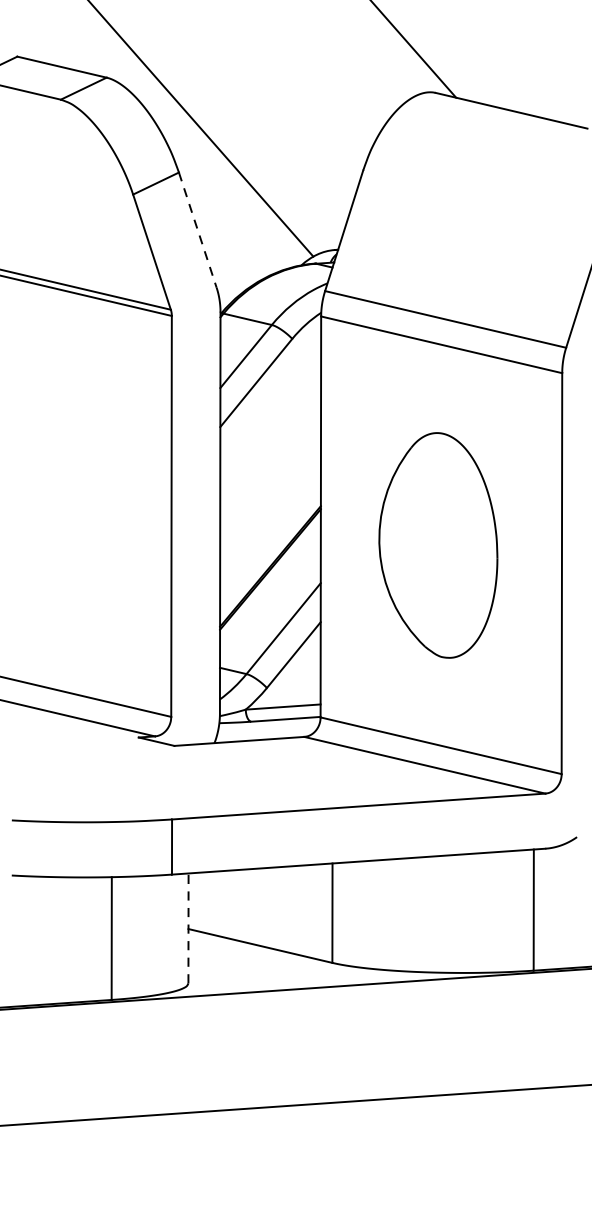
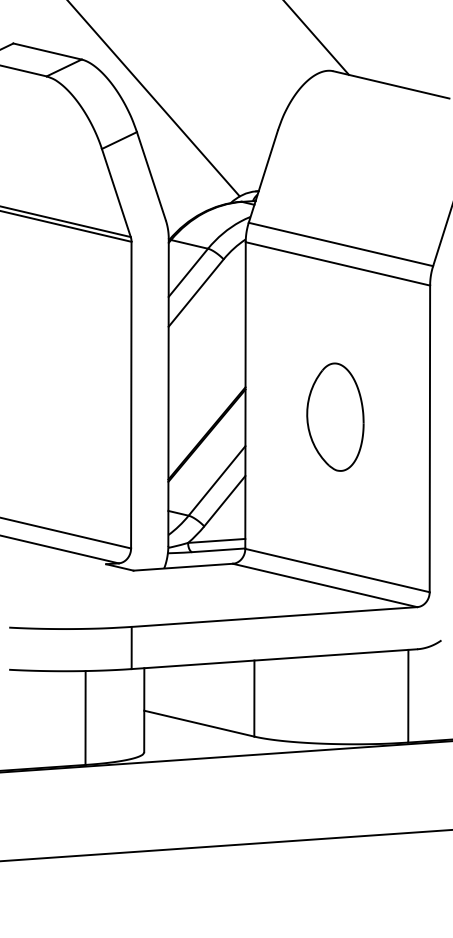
line: (197, 230) -> (151, 176), dashed -> solid
part: (438, 544) -> (335, 416), size x0.62
line: (188, 927) -> (144, 709), dashed -> solid

